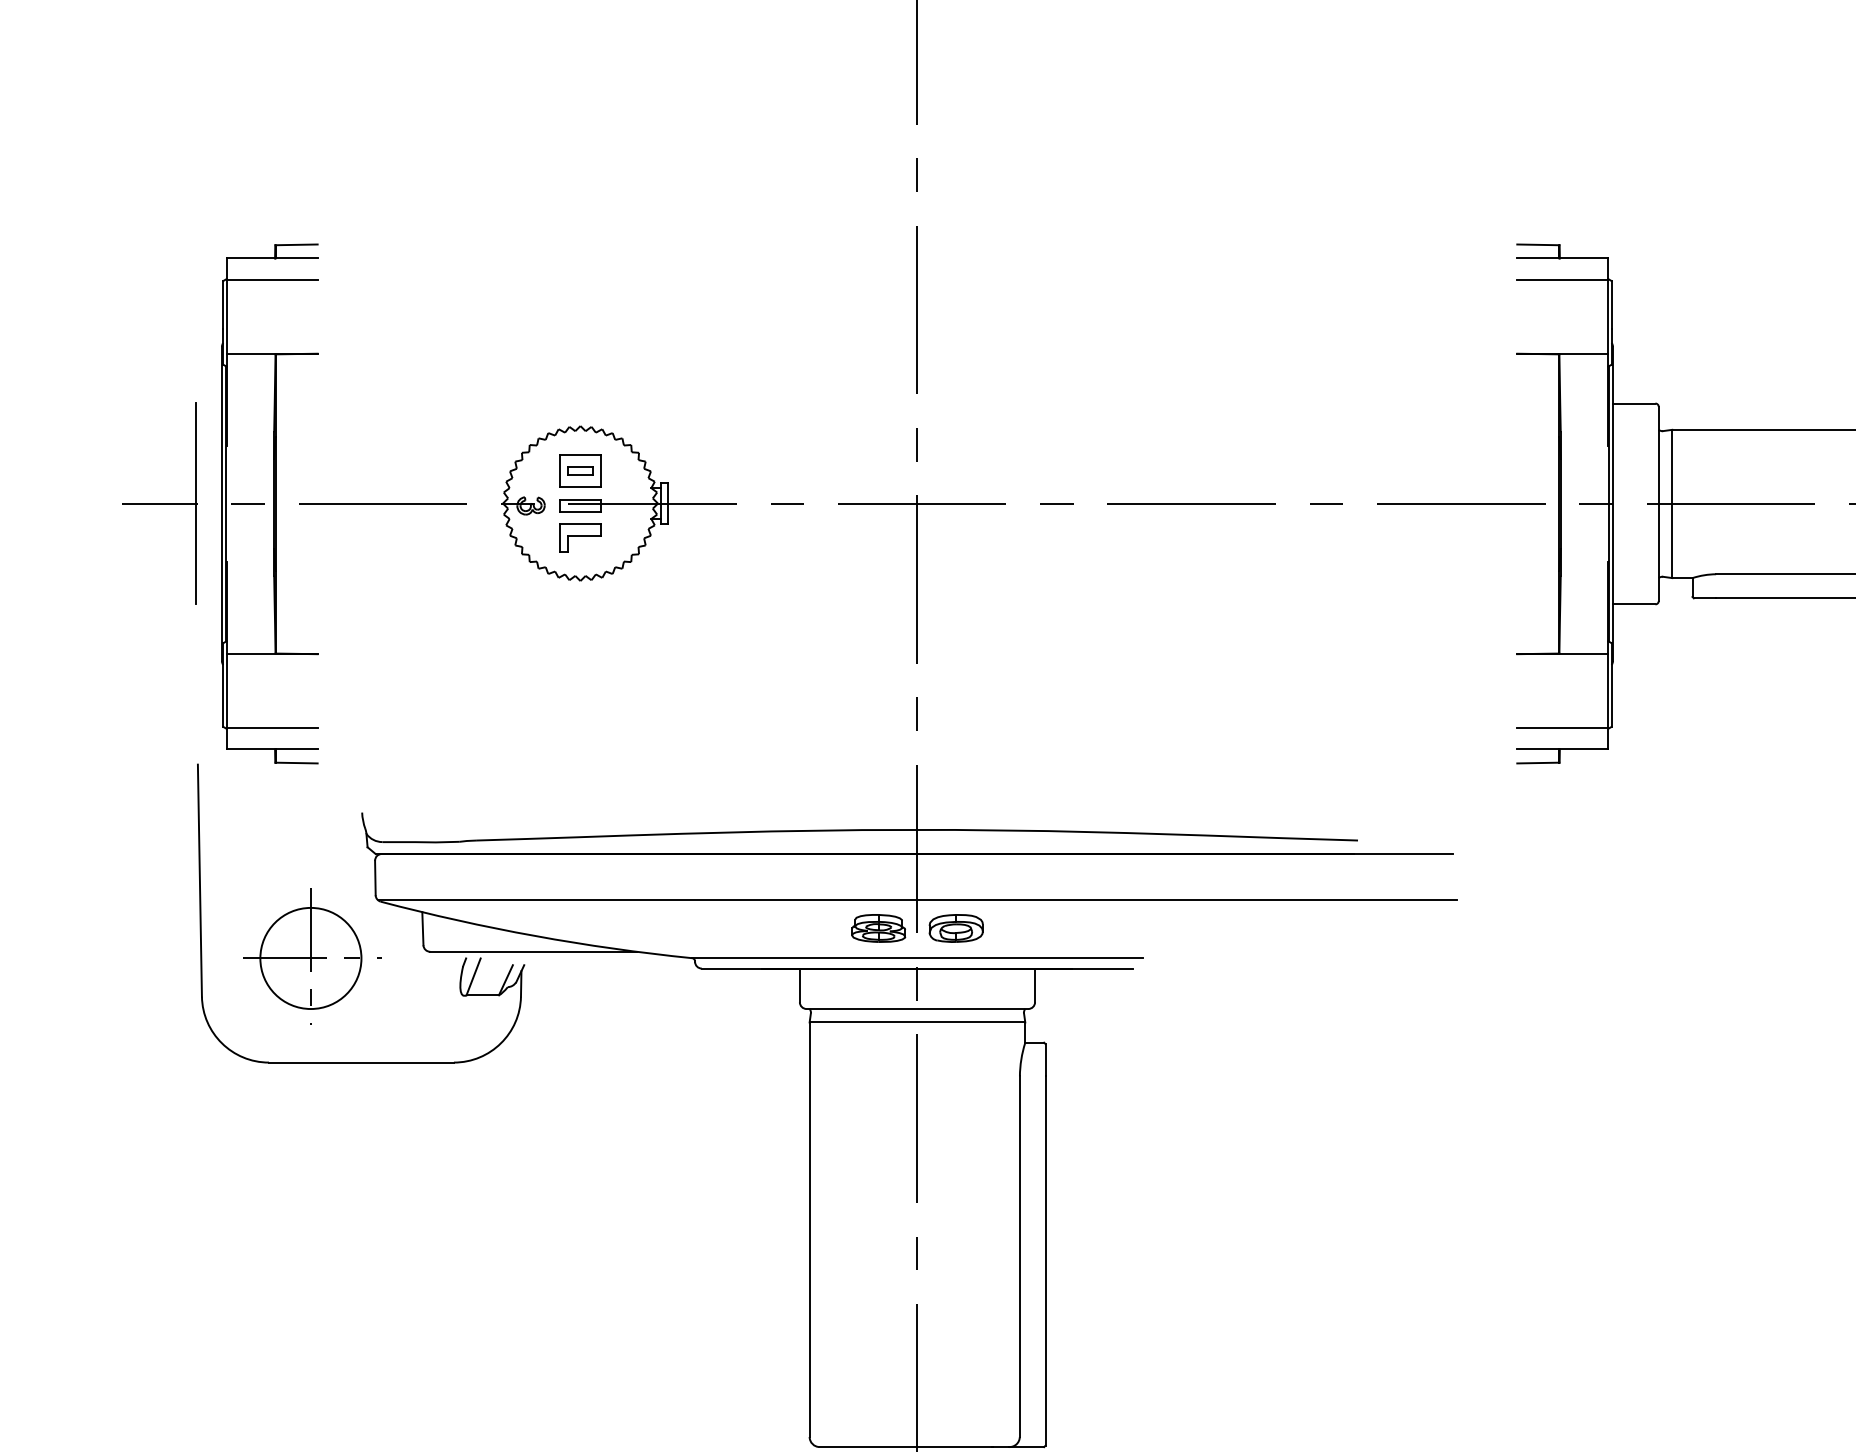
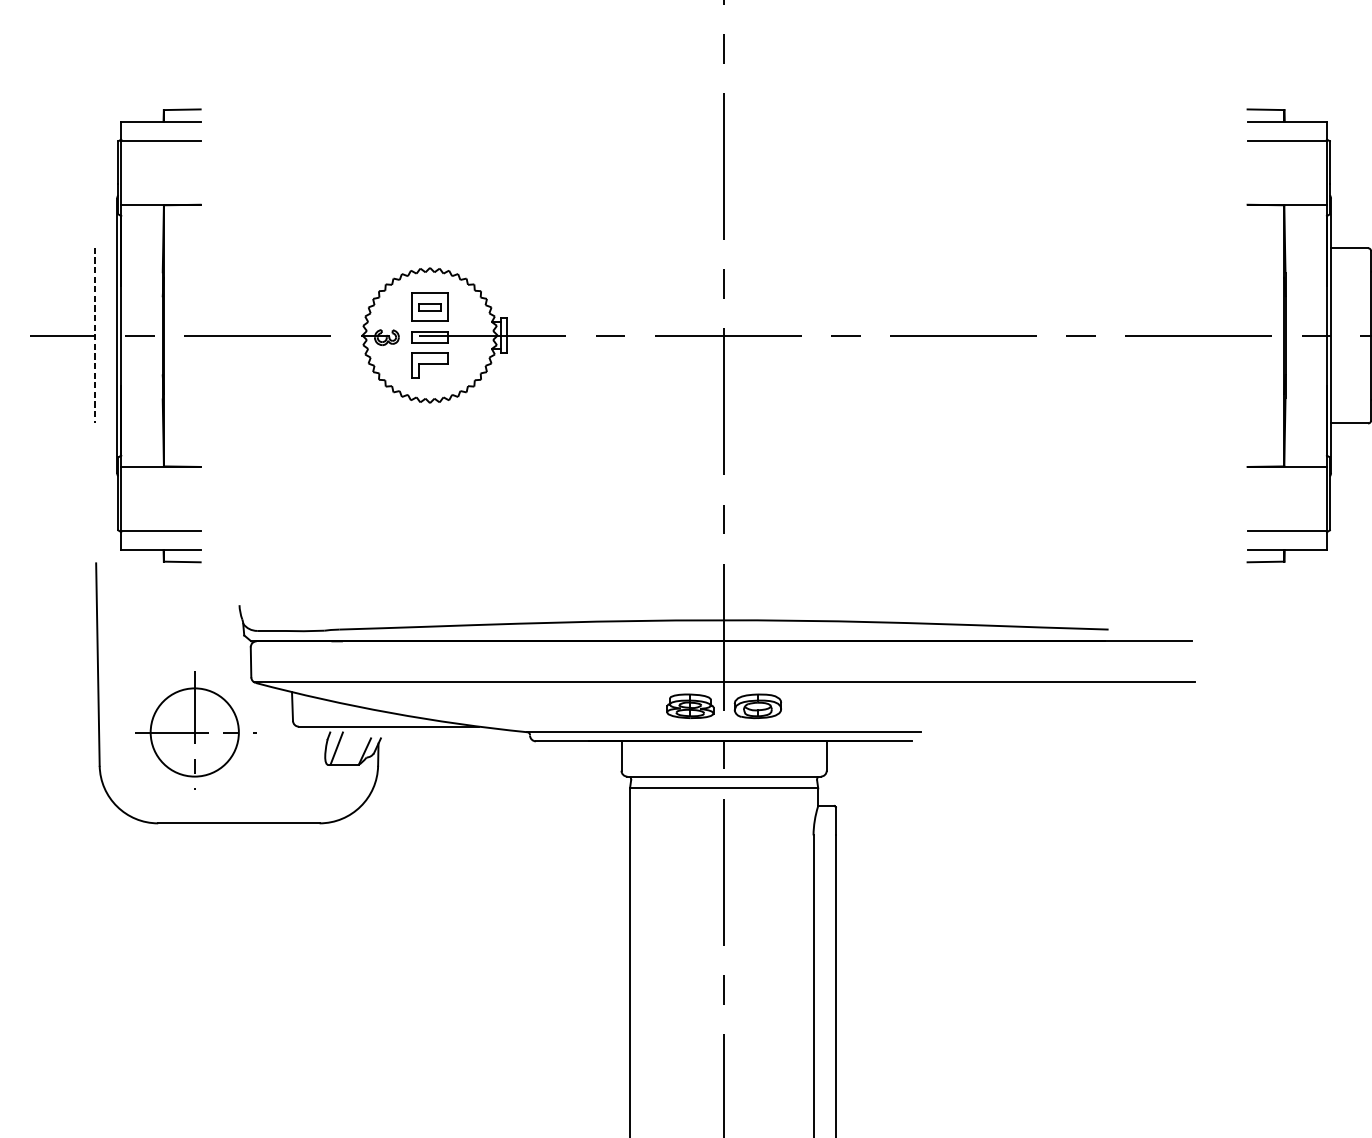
line: (196, 504) -> (94, 336), solid -> dashed

